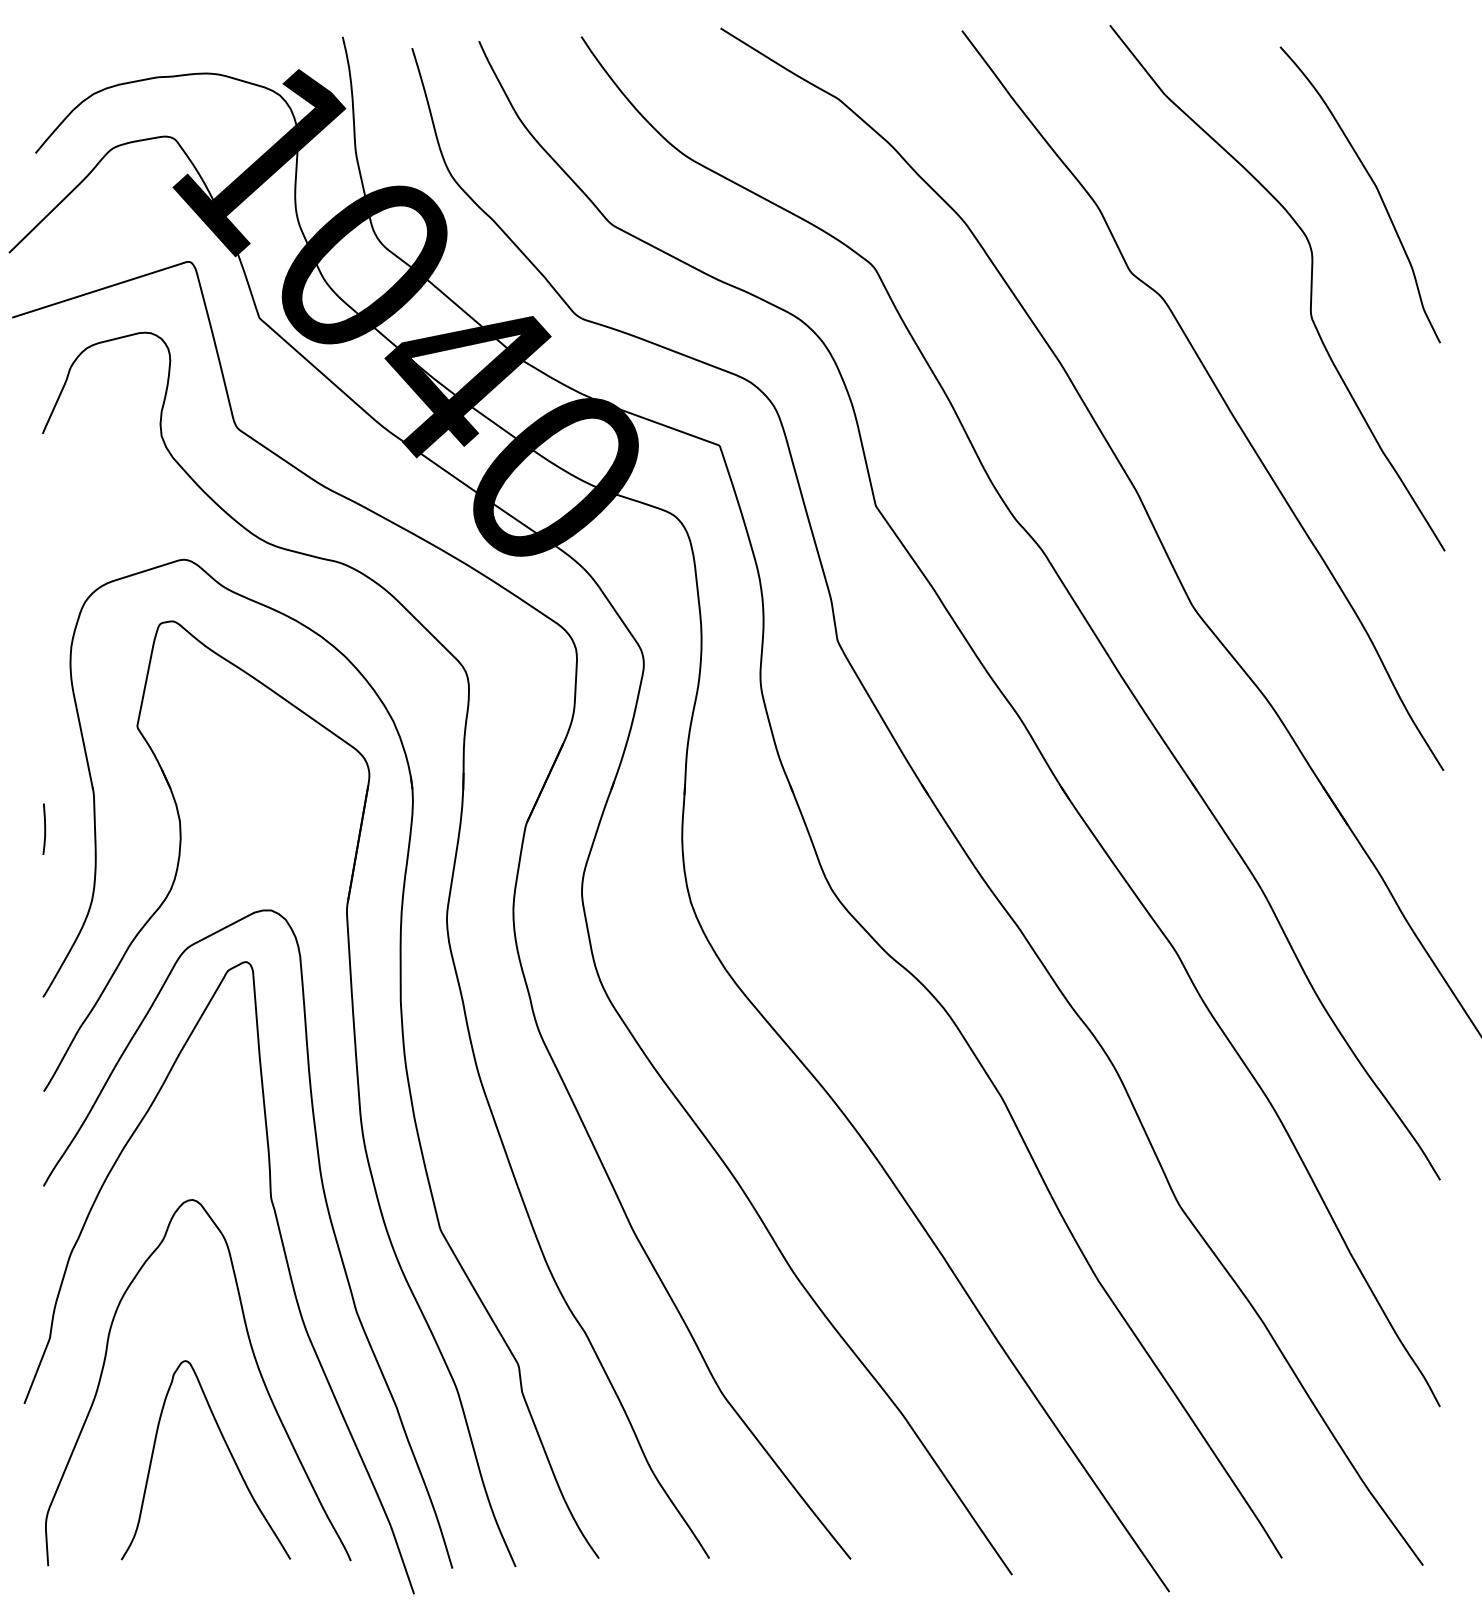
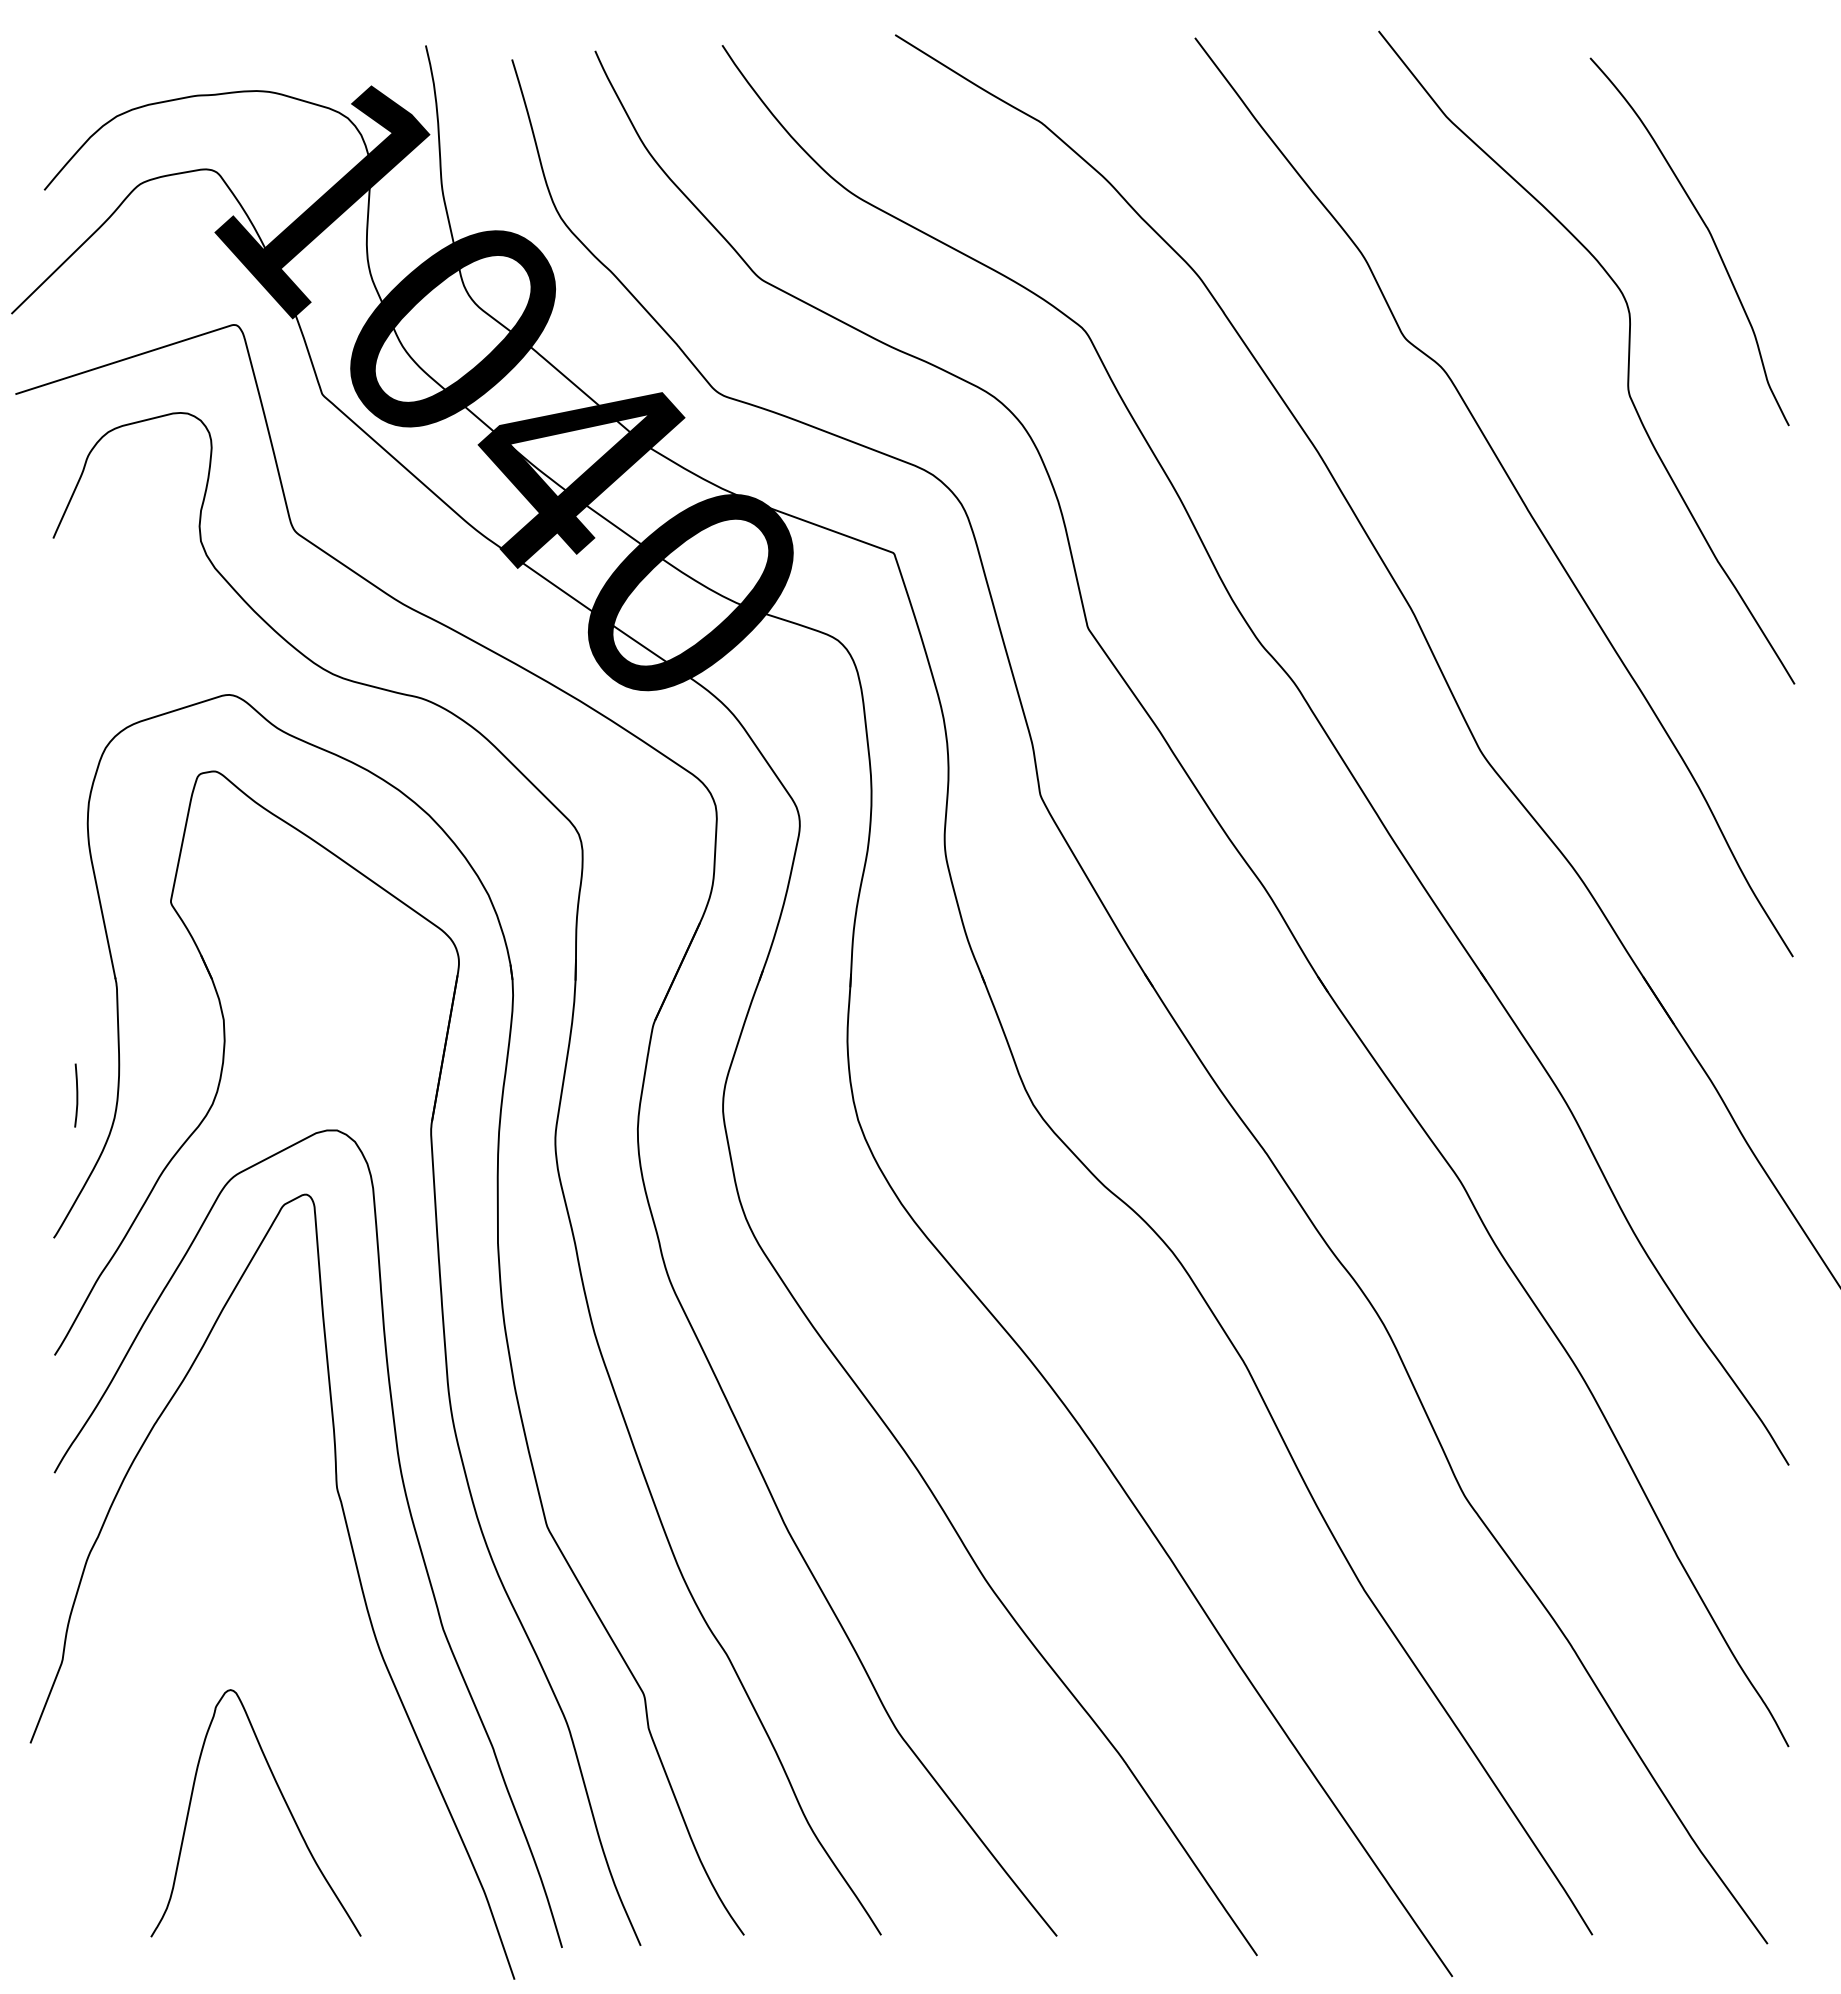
curve: (44, 829) -> (76, 1095), moved
curve: (255, 1362) -> (317, 1691), removed

